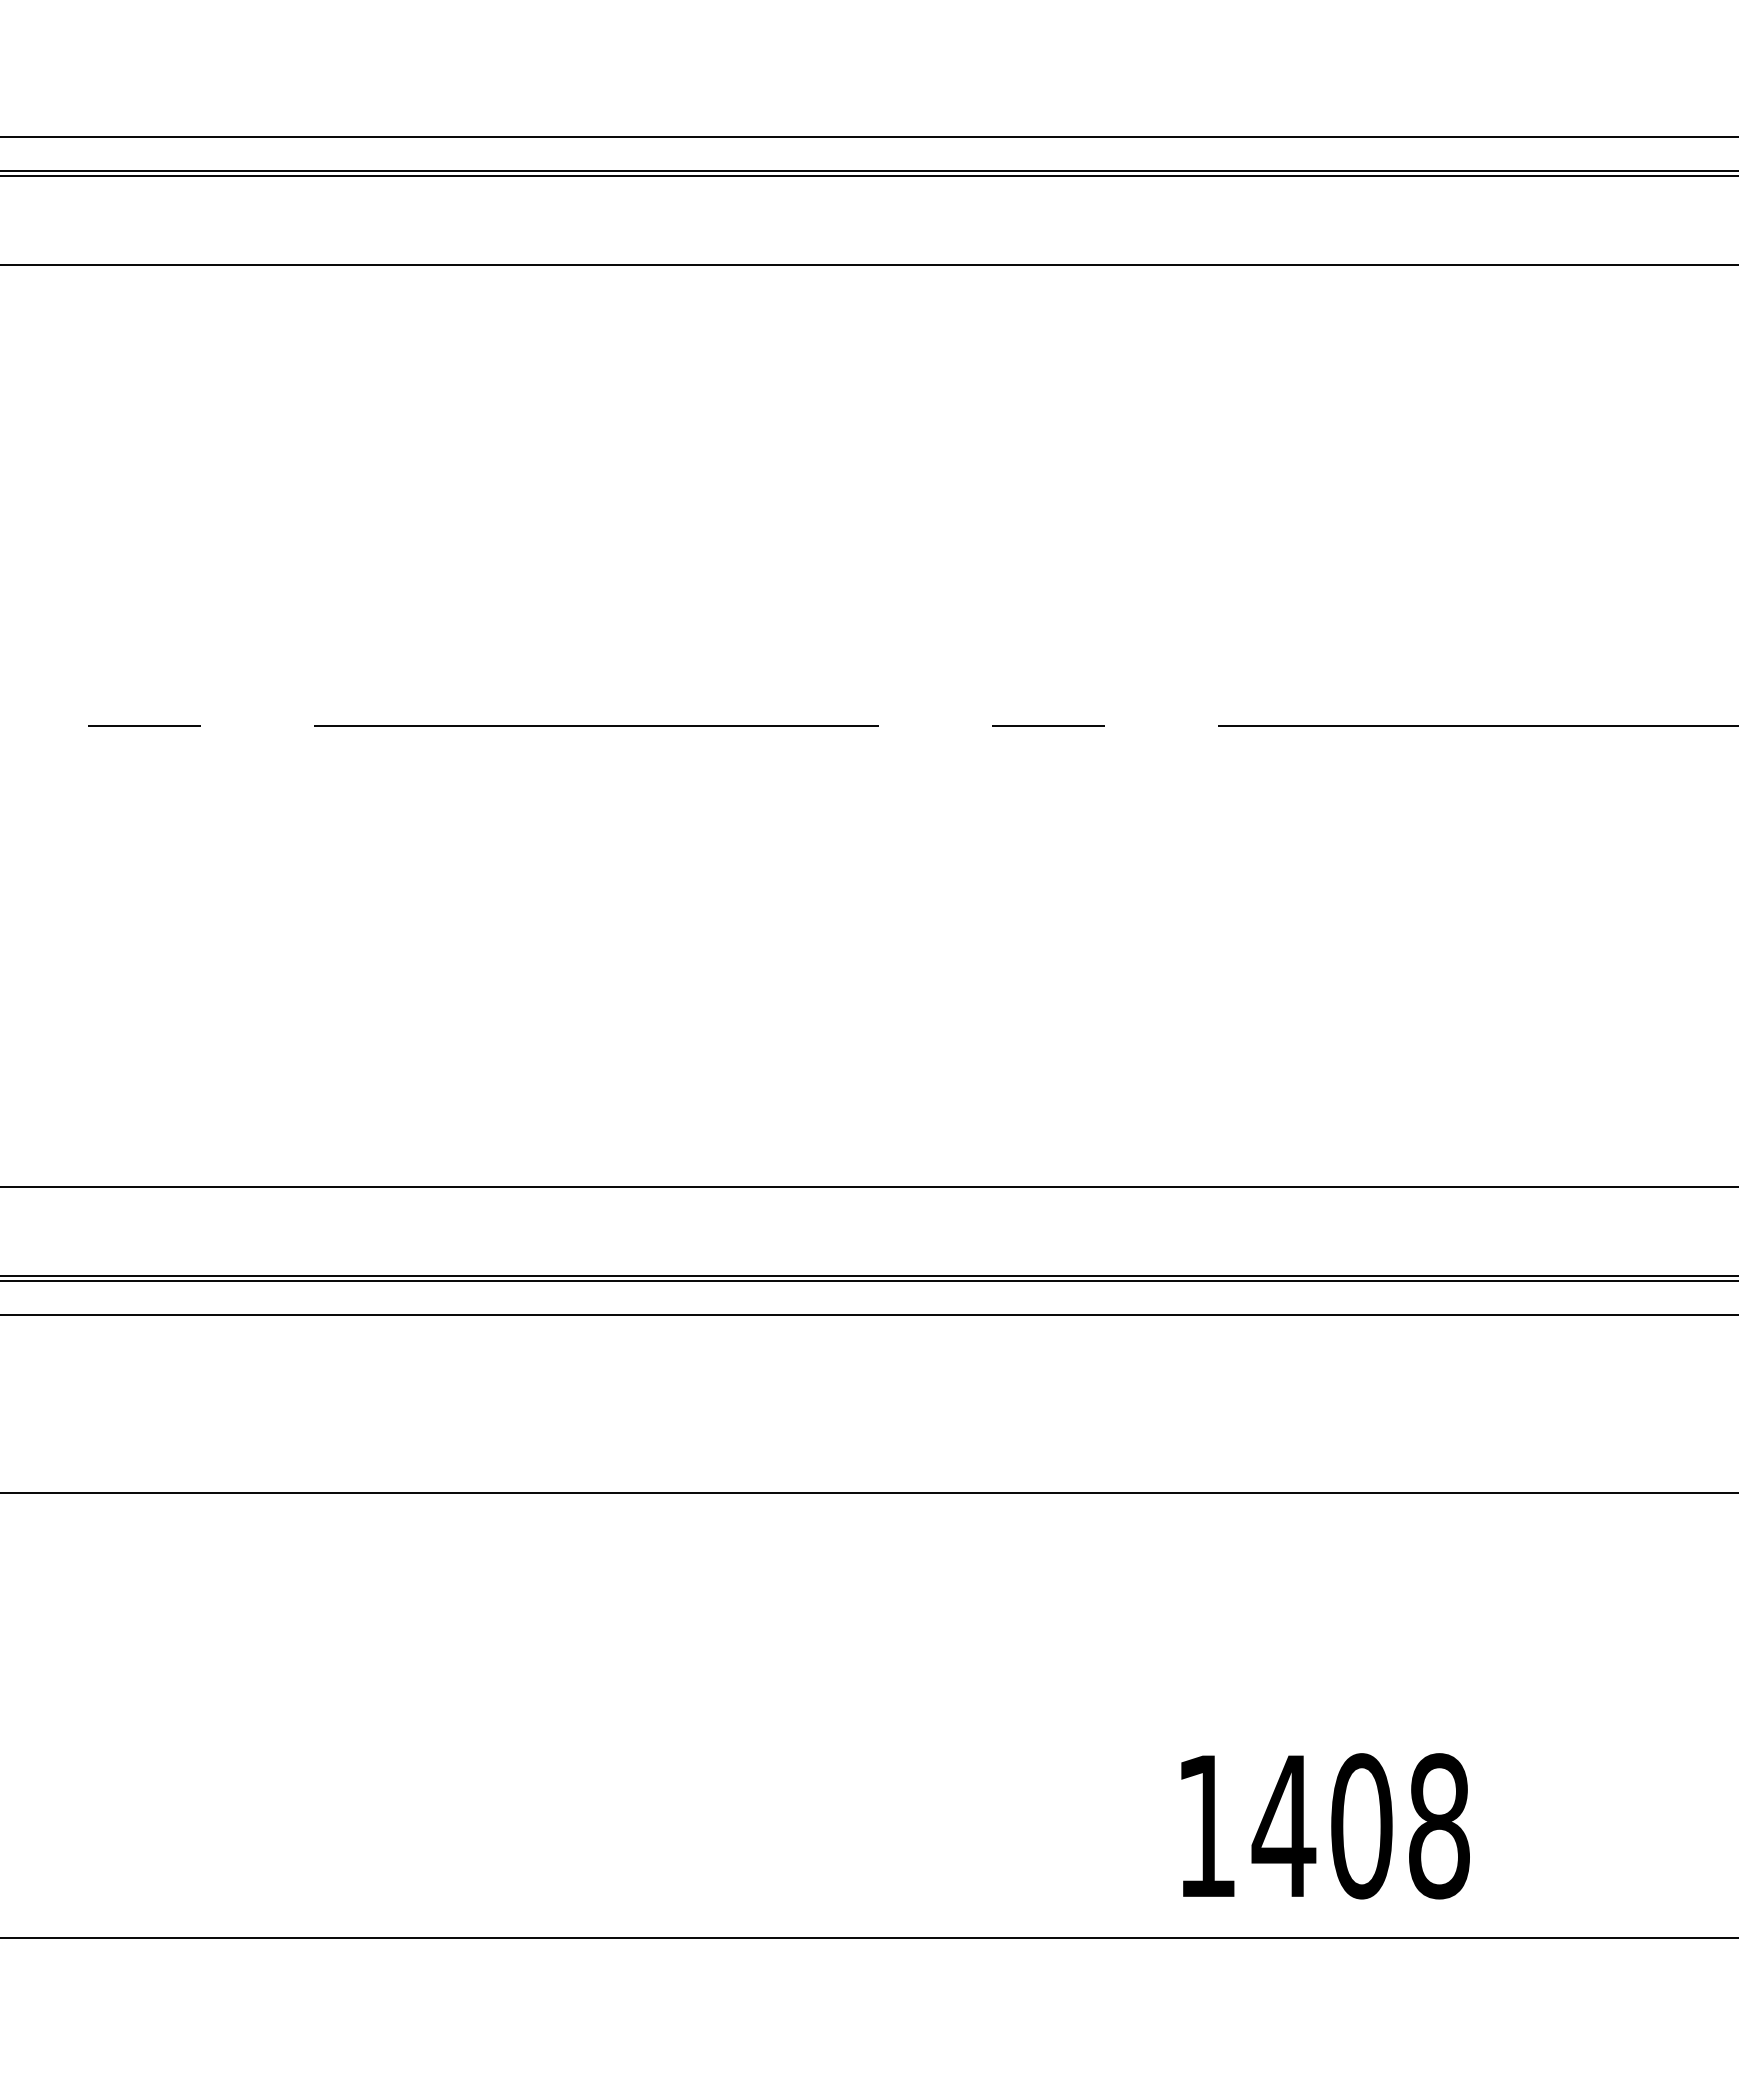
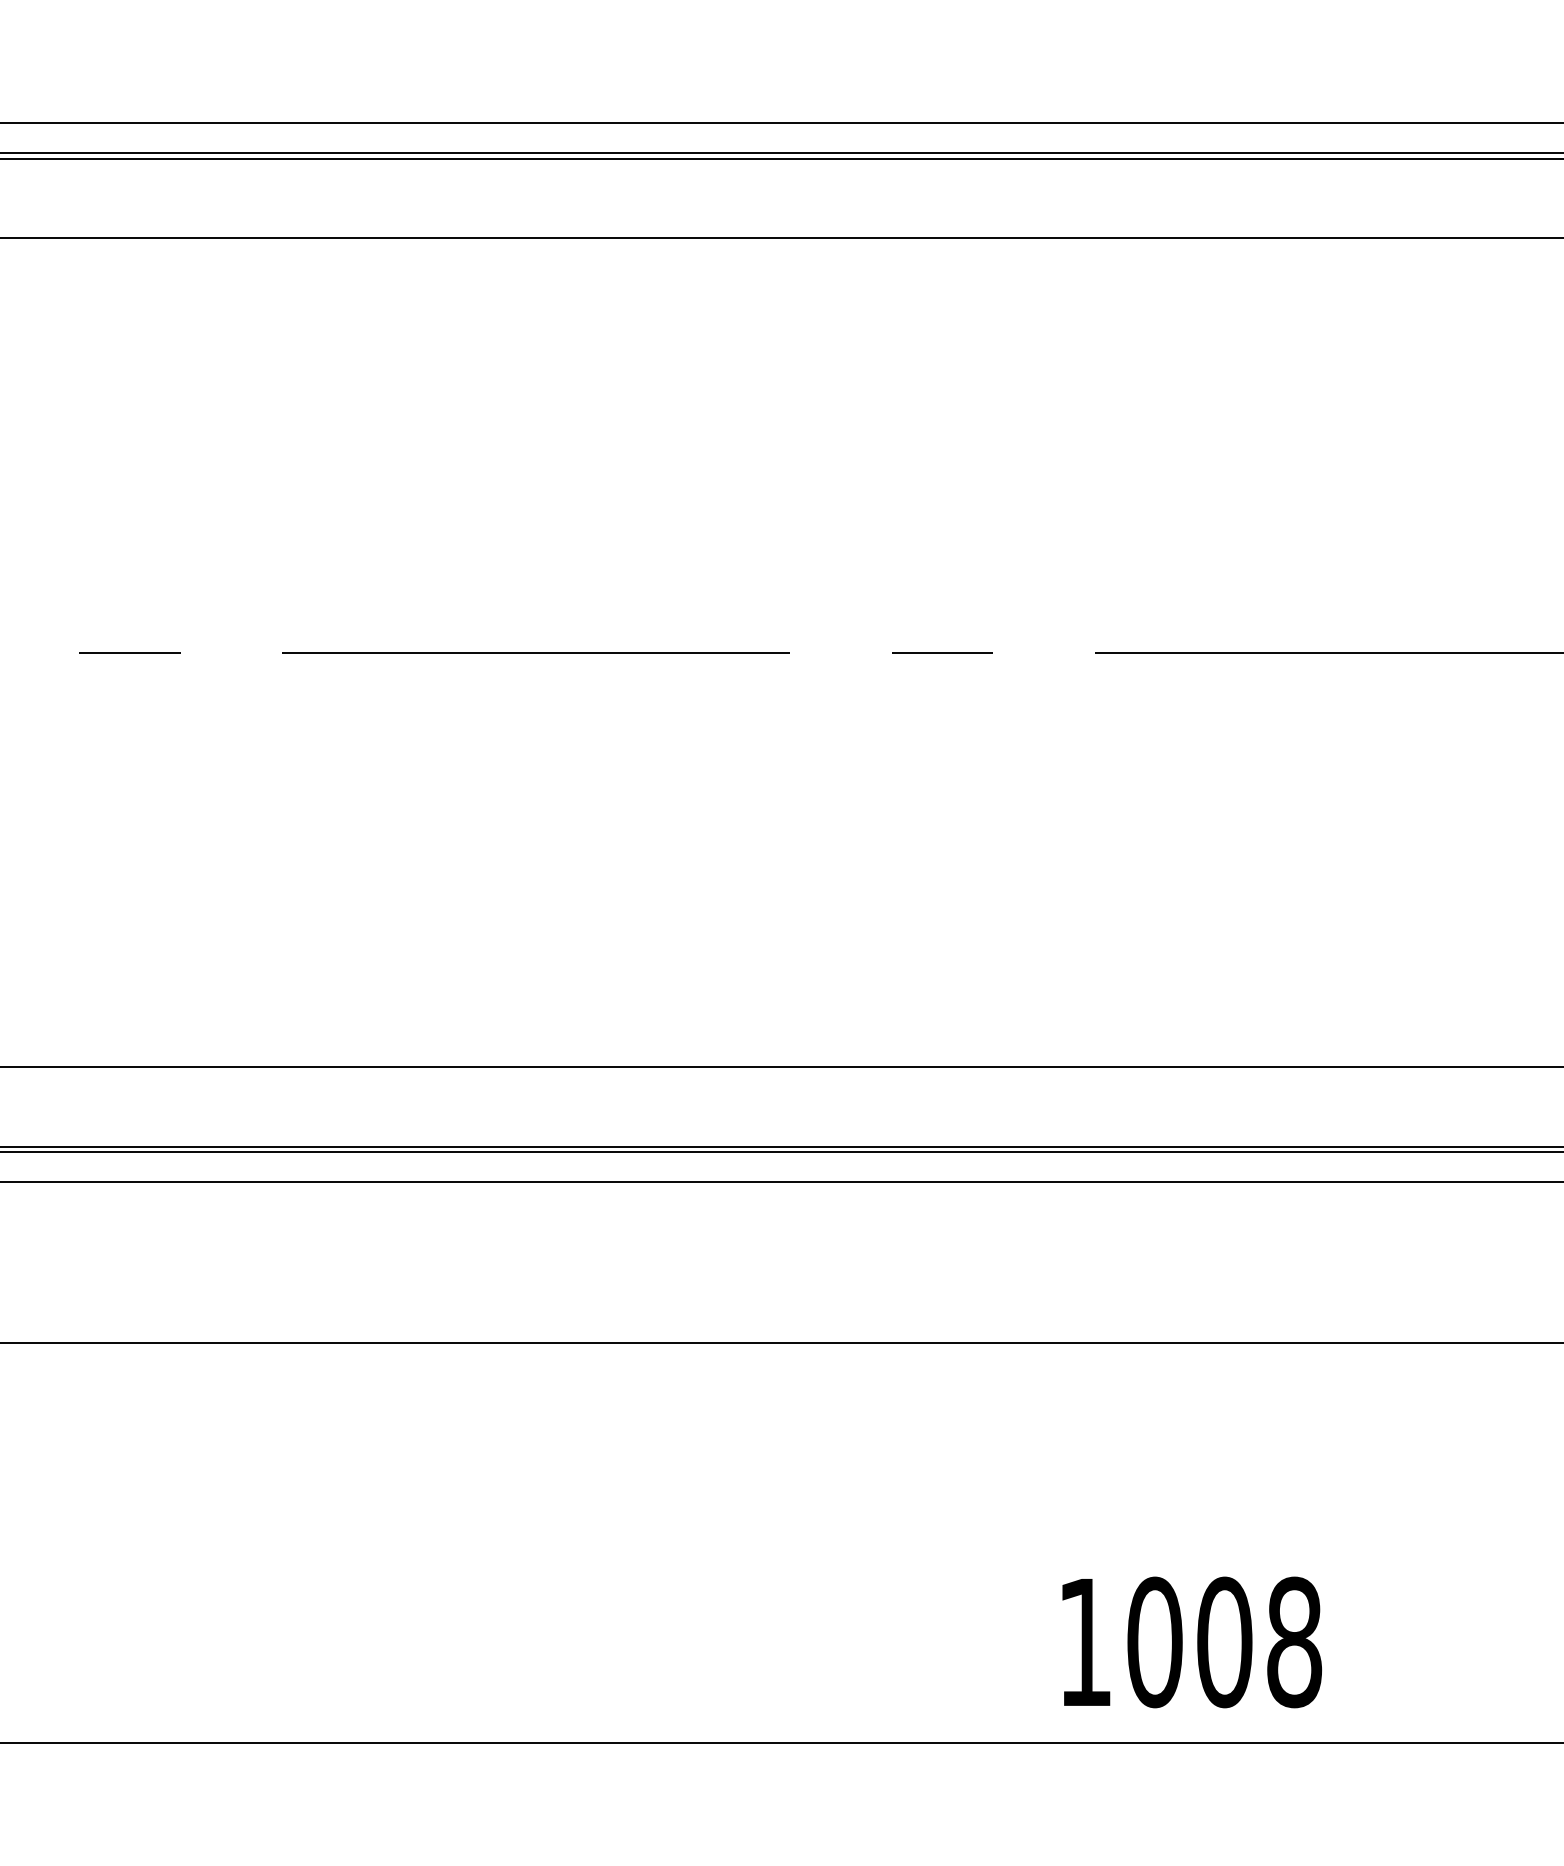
text: (1283, 1826) -> (1154, 1642), 1408 -> 1008

